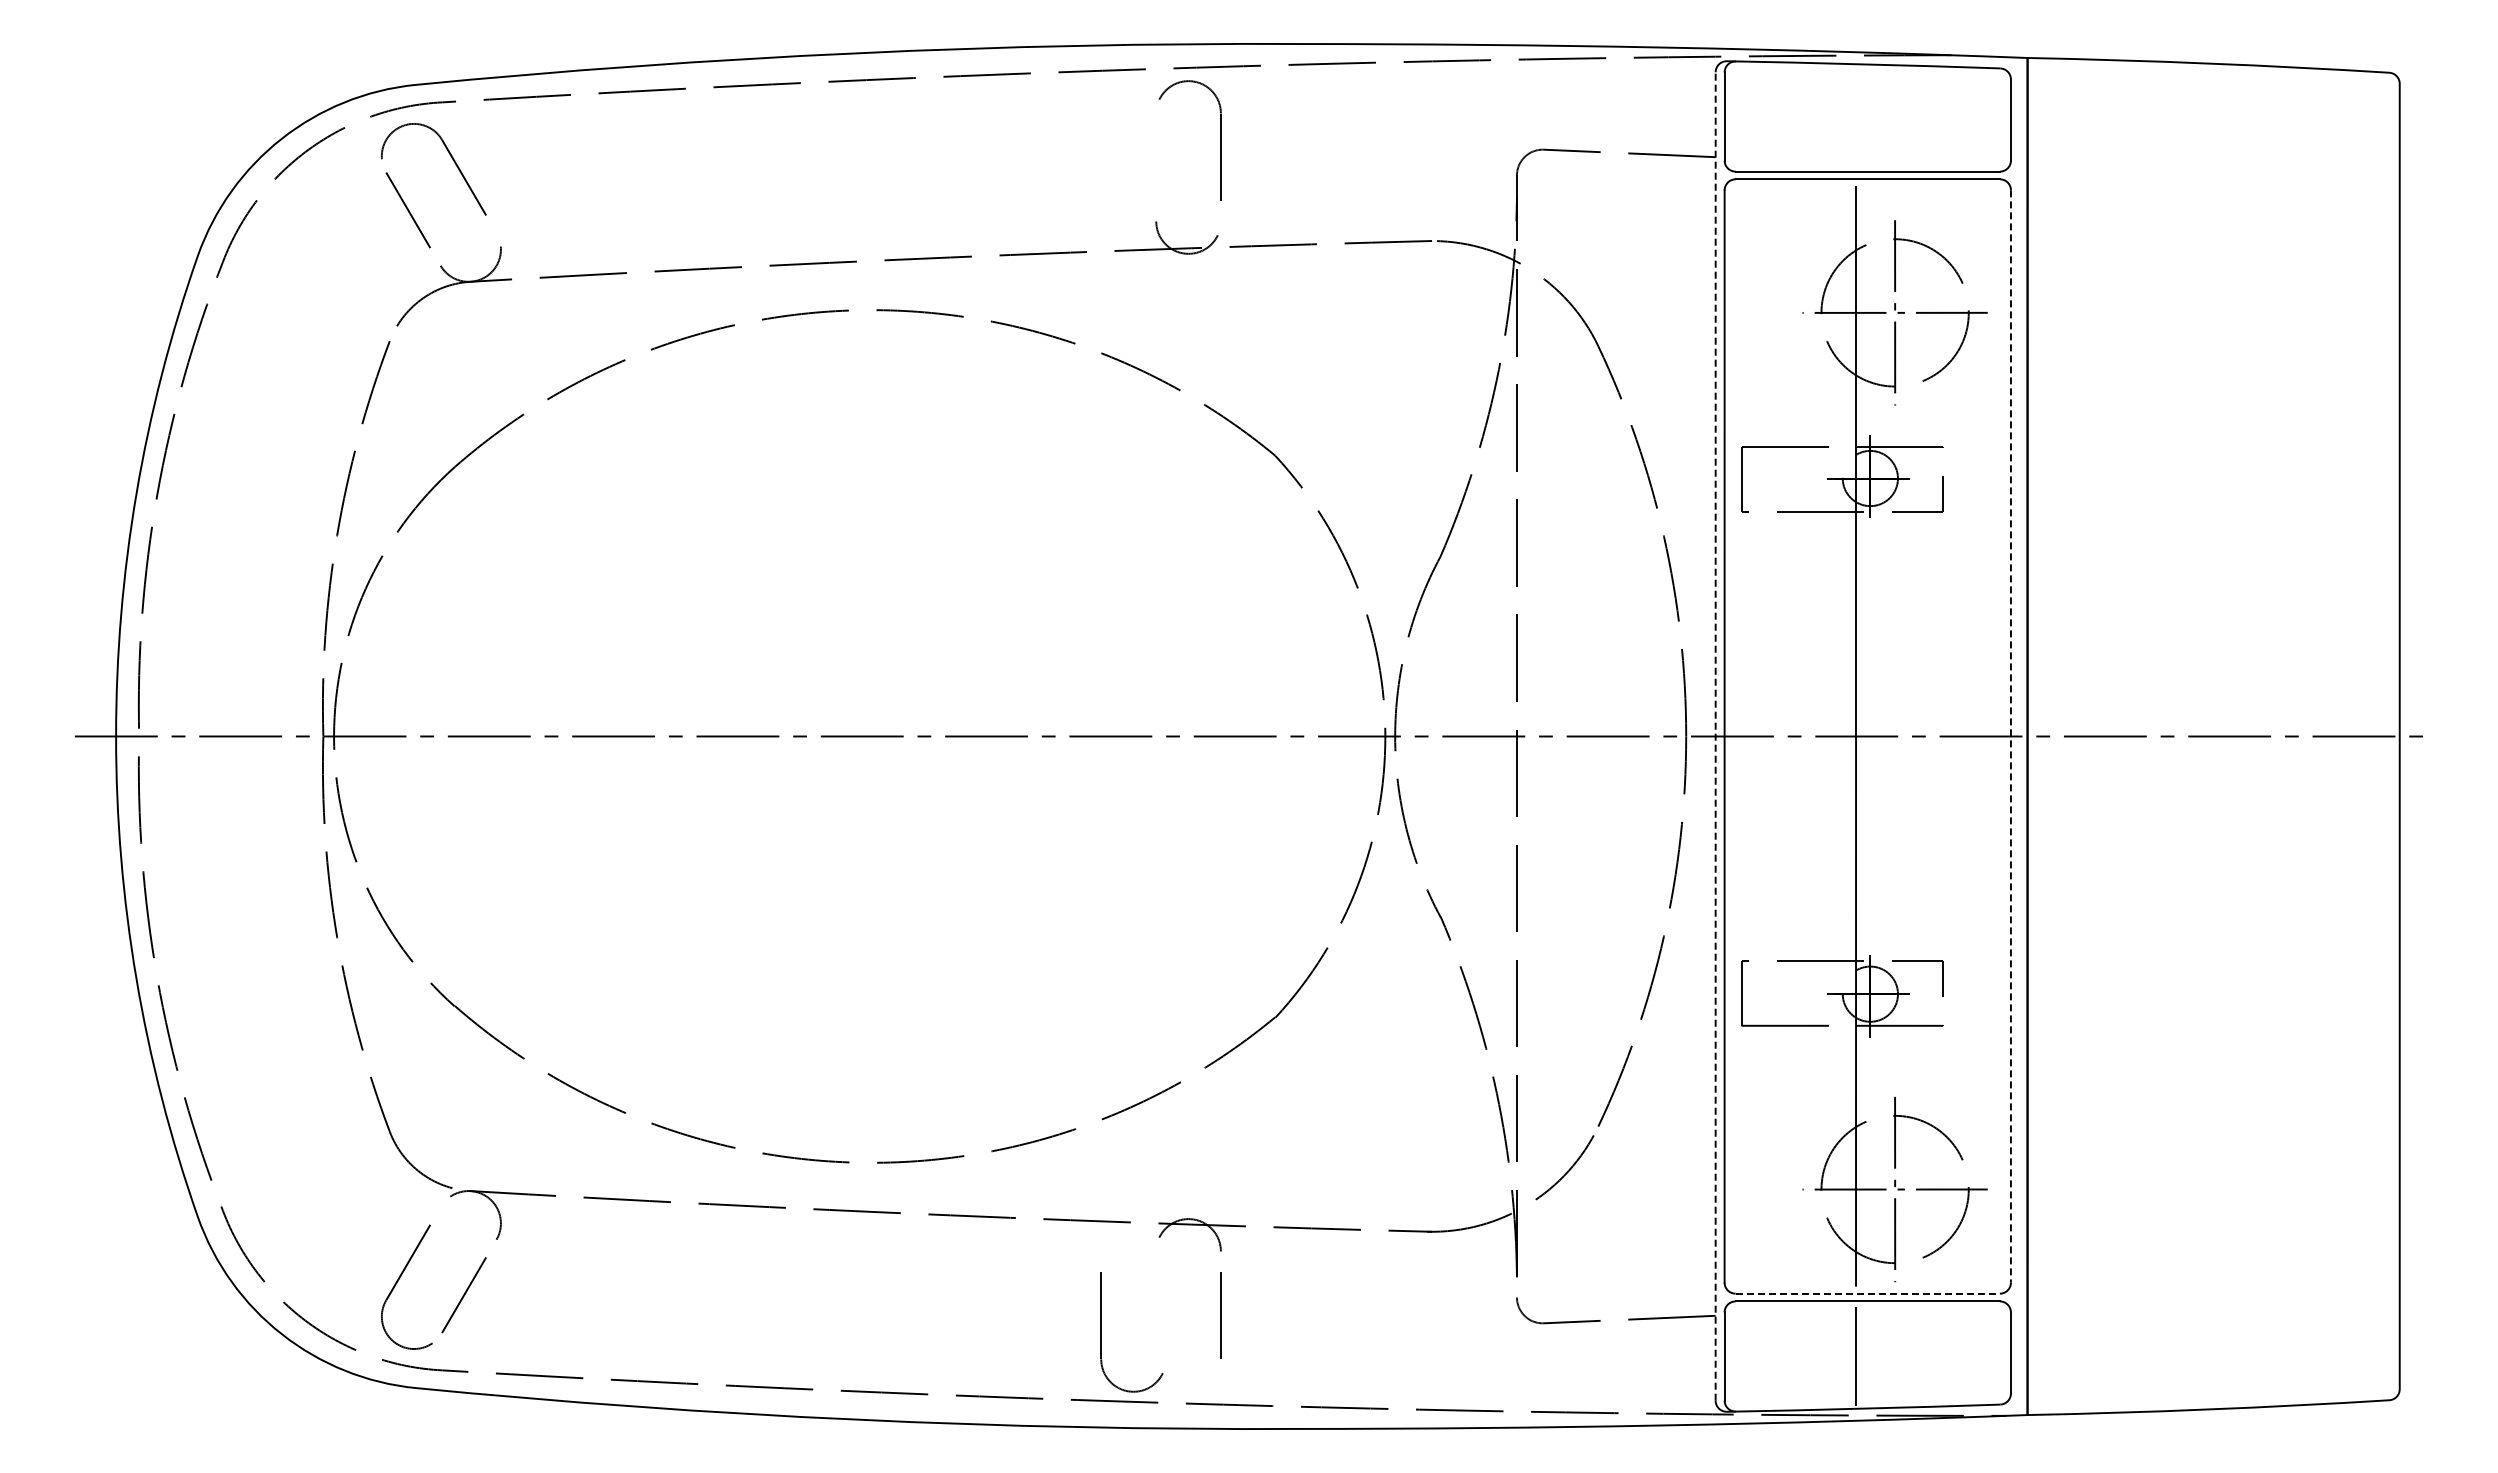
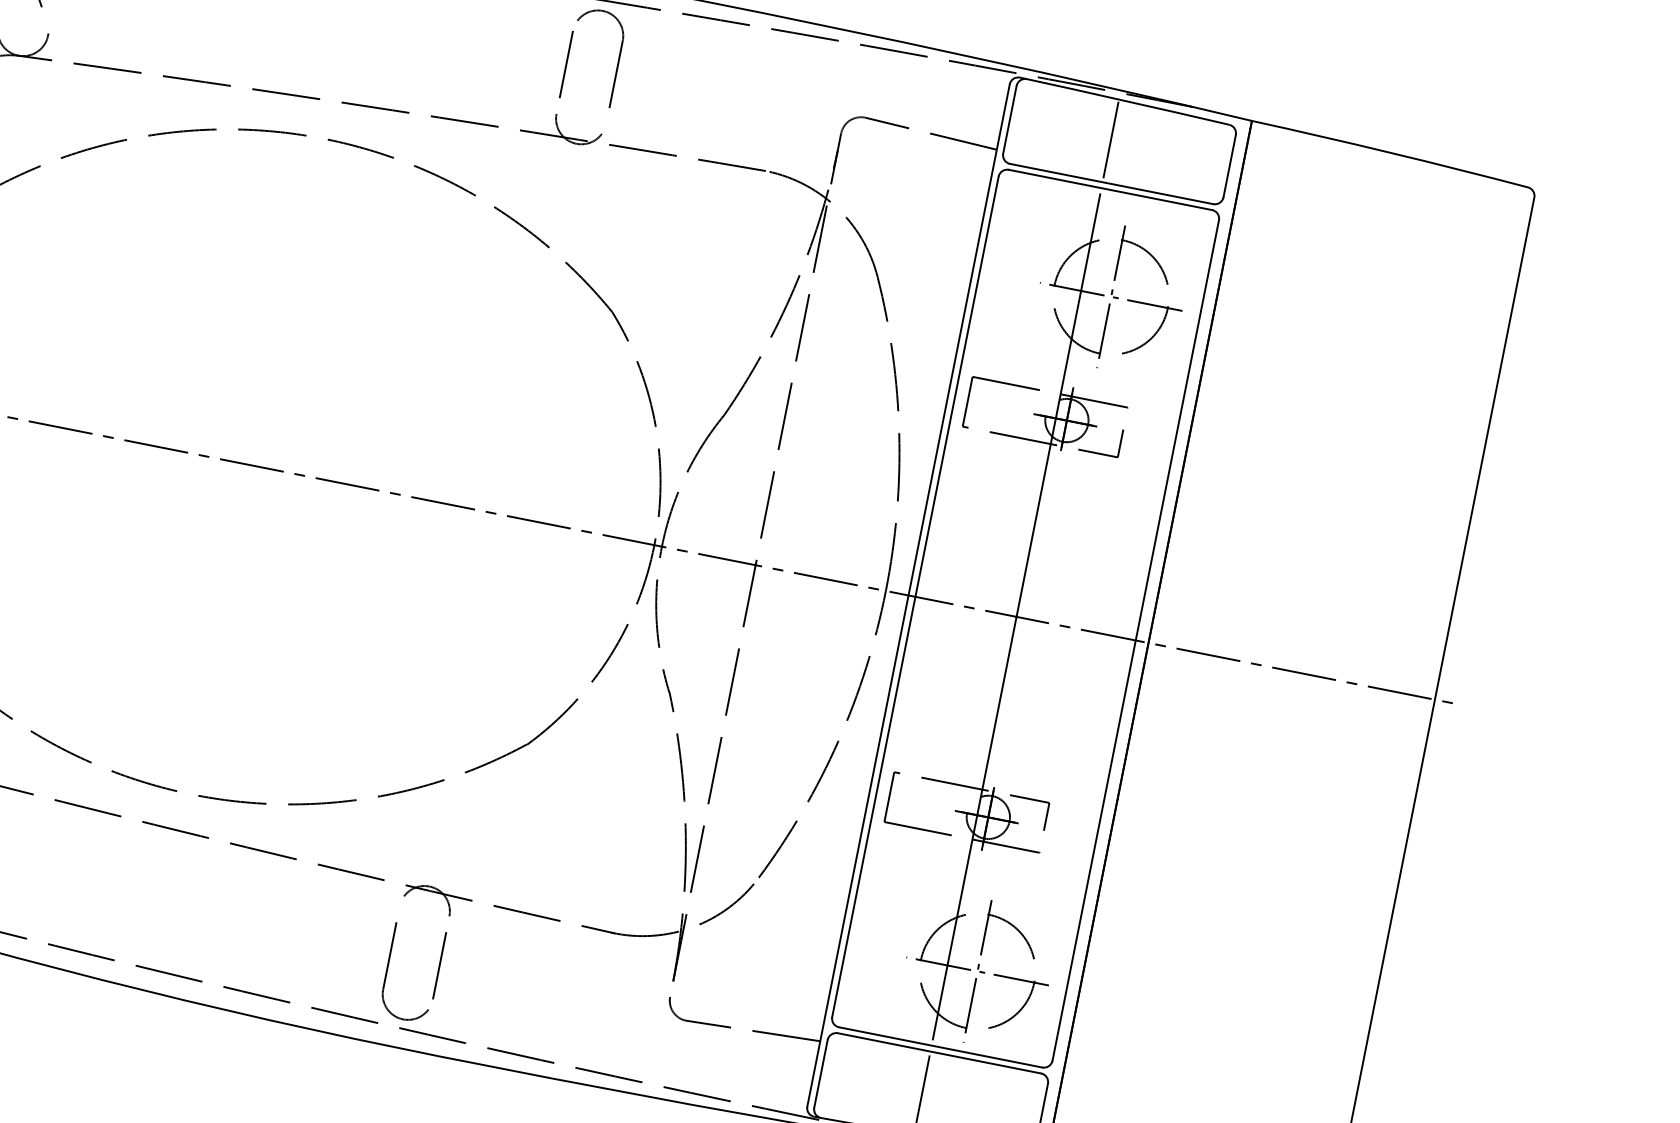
line: (1856, 116) -> (1111, 139), added
line: (1155, 157) -> (565, 64), added
line: (1715, 736) -> (908, 595), dashed -> solid
line: (2010, 737) -> (1135, 641), dashed -> solid
line: (1868, 1293) -> (941, 1047), dashed -> solid
part: (1101, 1332) -> (387, 968), moved

